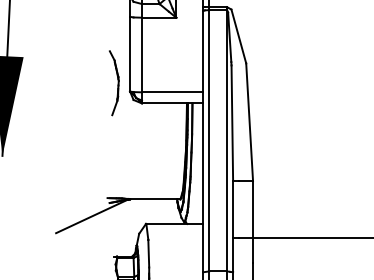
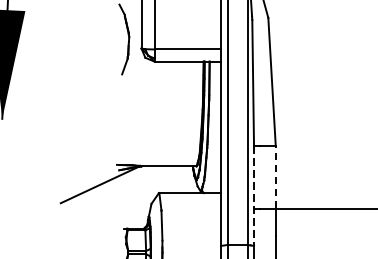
line: (253, 209) -> (276, 177), solid -> dashed
line: (233, 226) -> (254, 195), solid -> dashed

